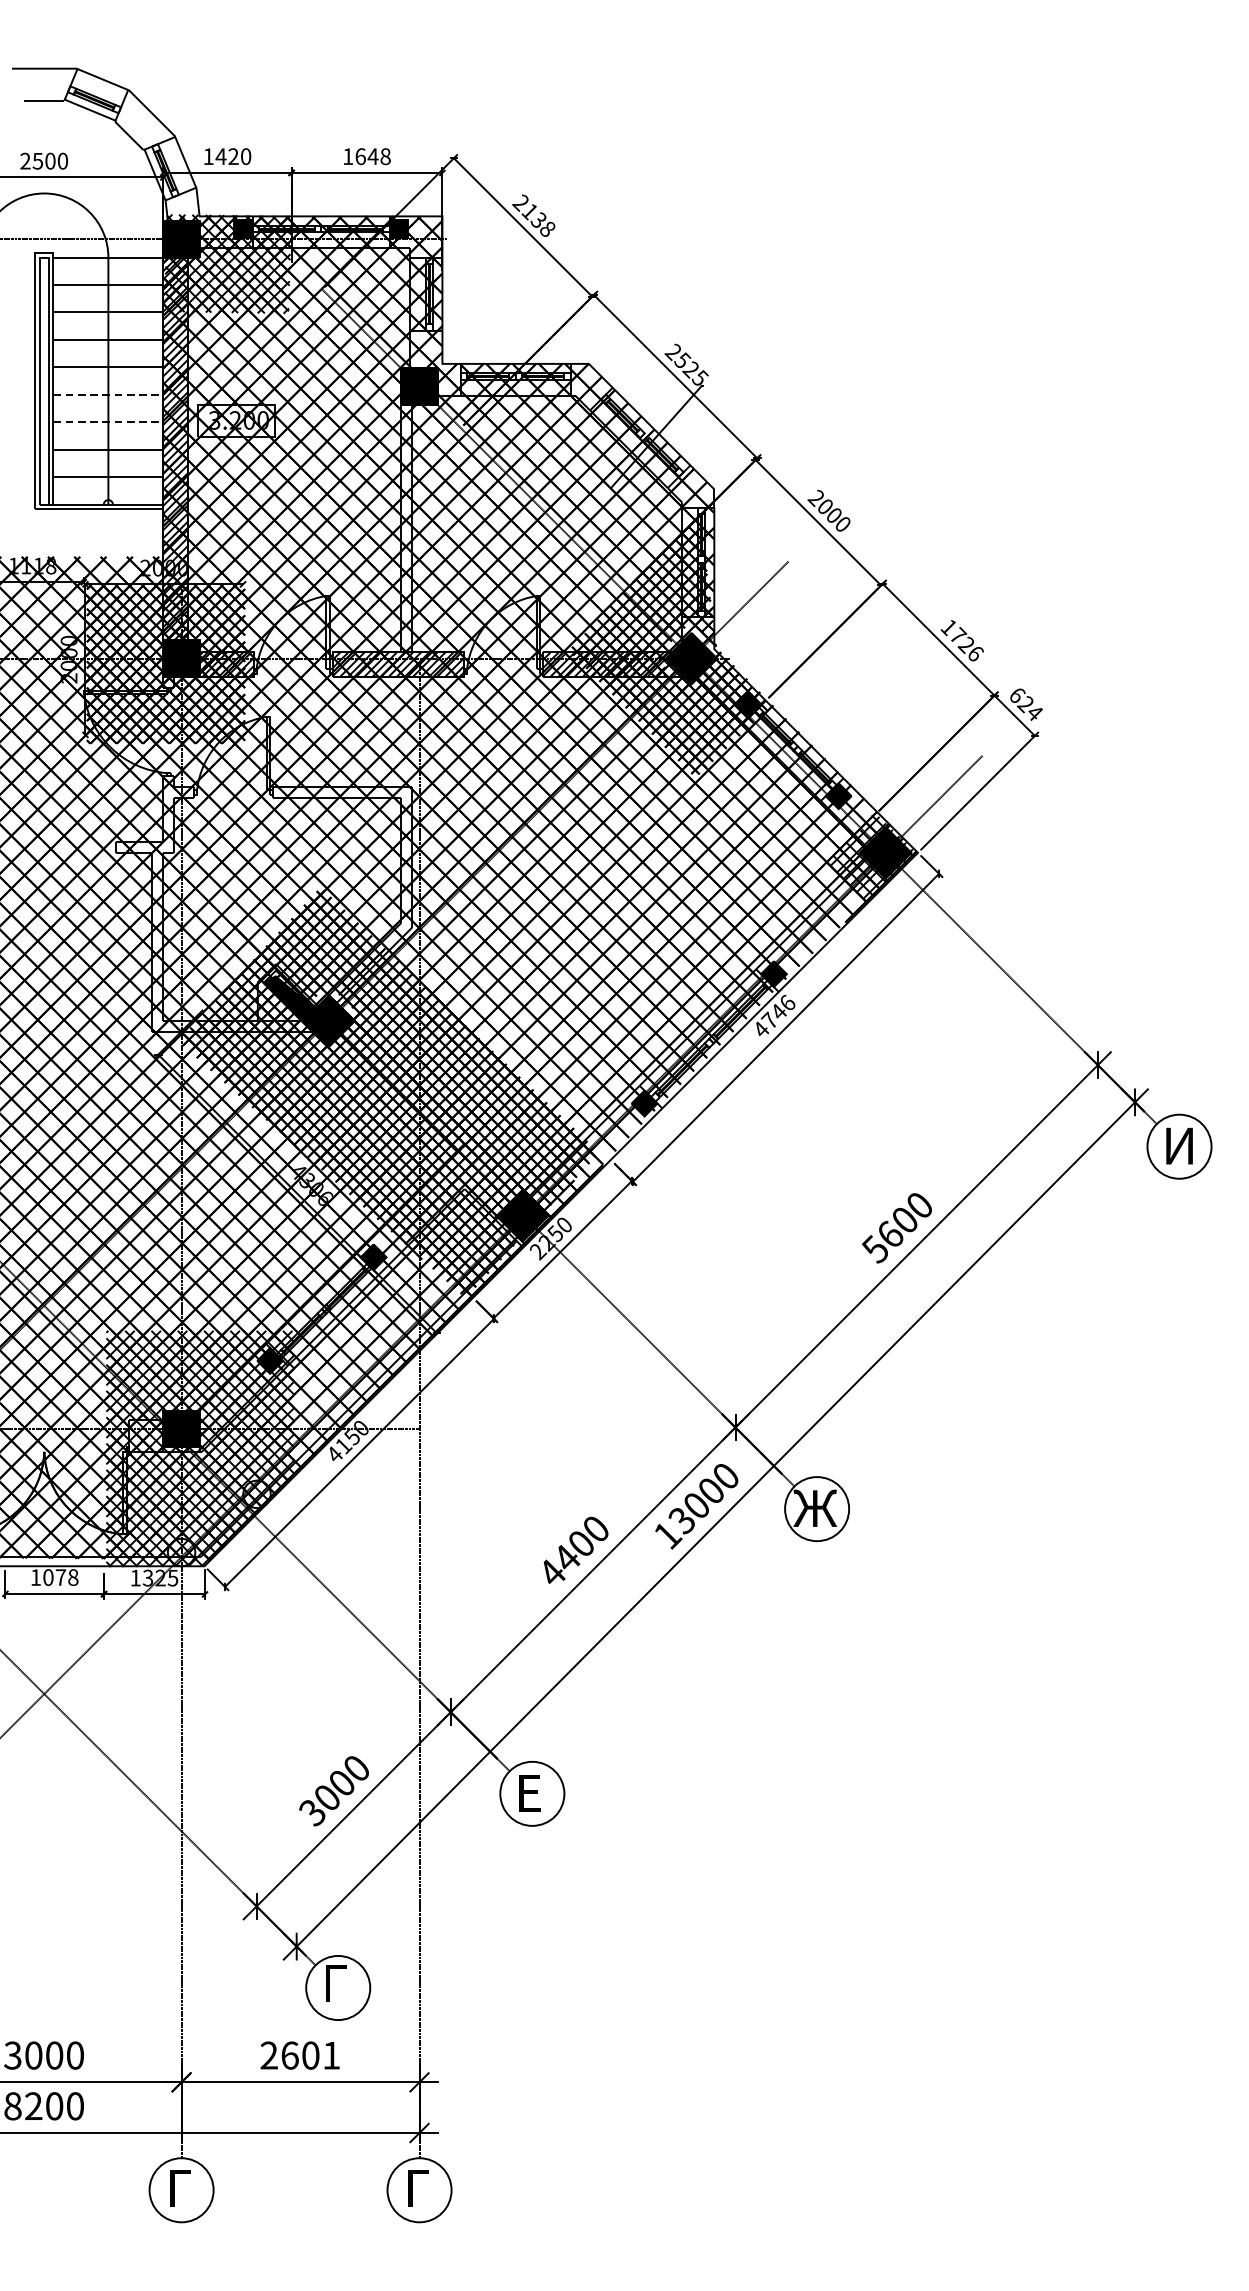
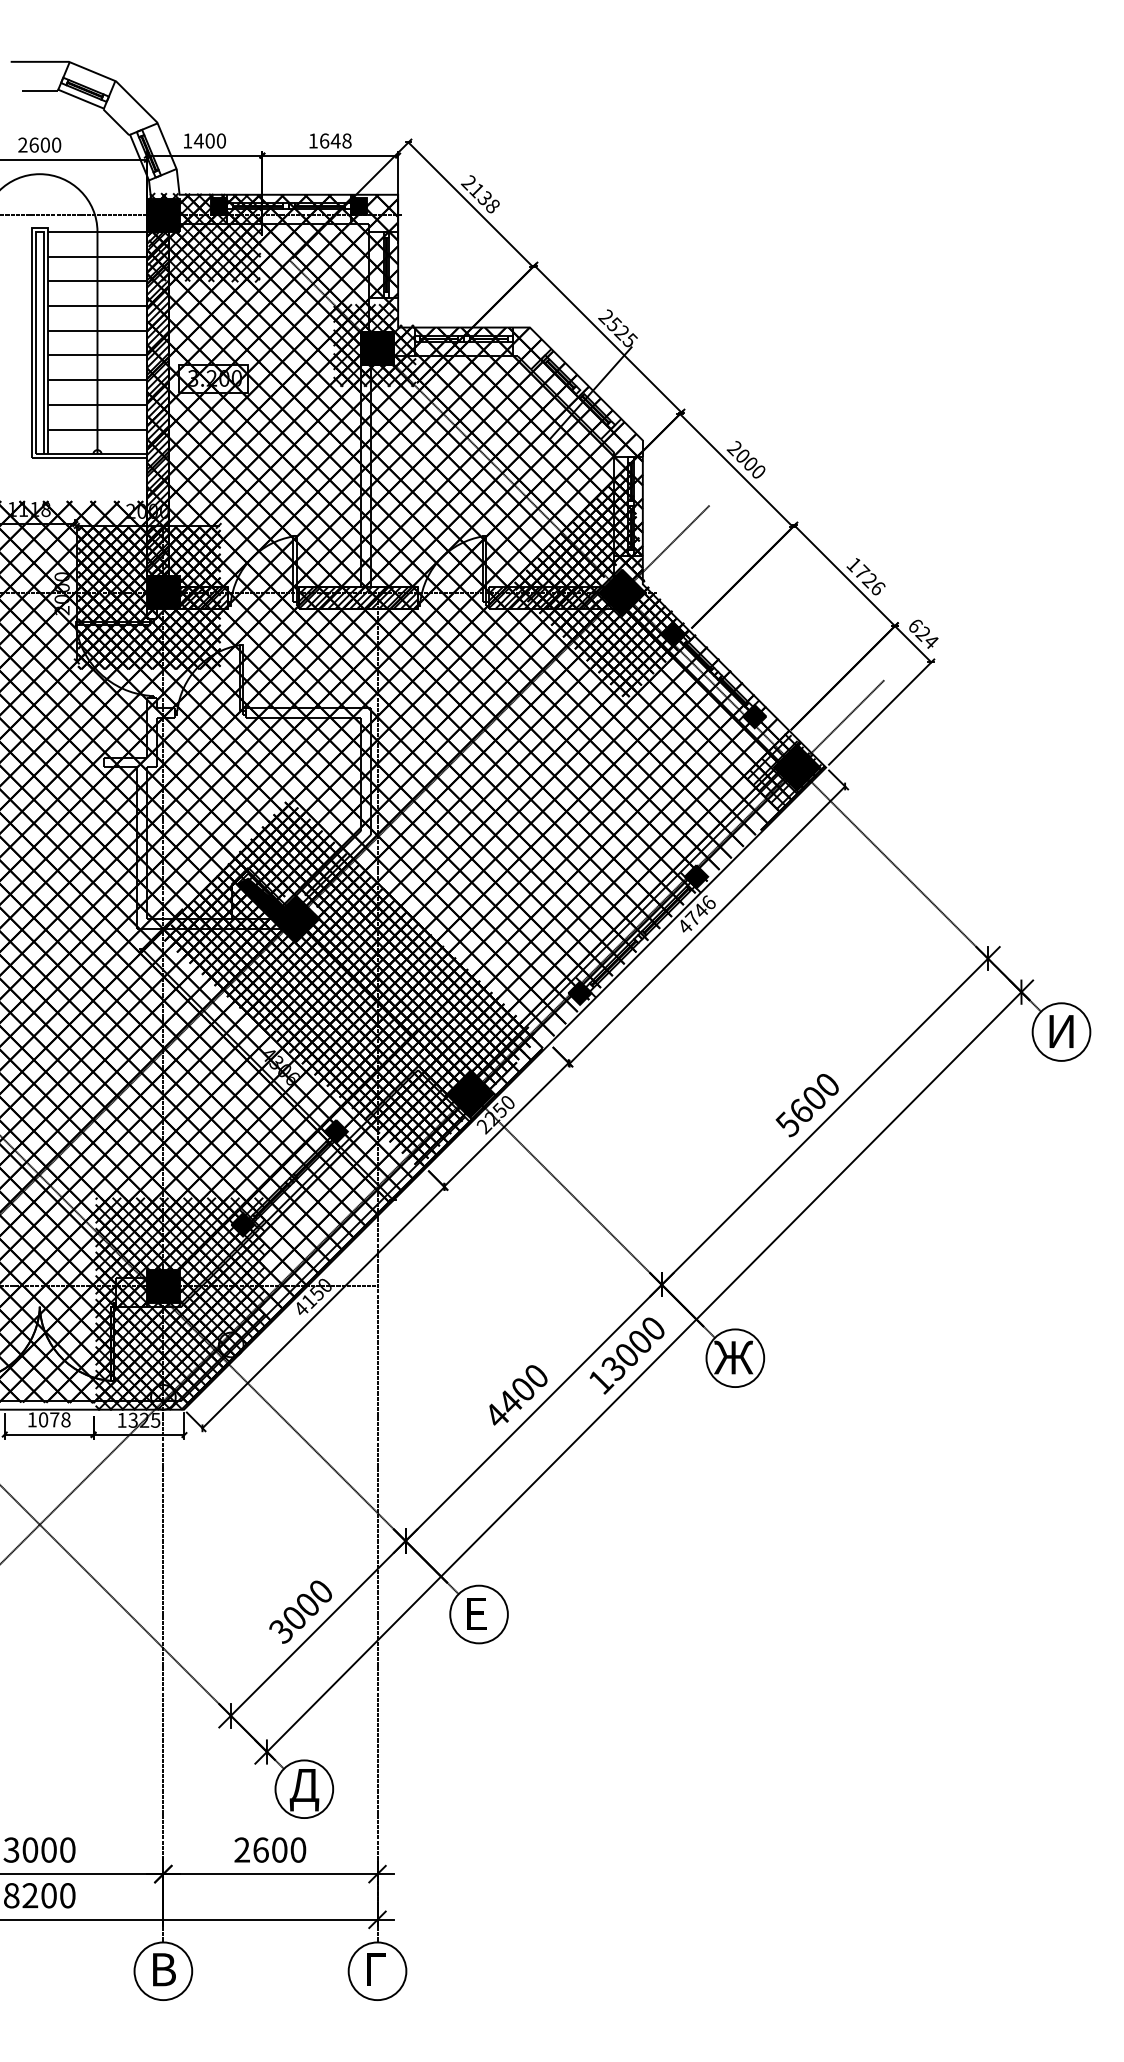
text: (232, 156) -> (209, 140), 1420 -> 1400
text: (37, 160) -> (33, 144), 2500 -> 2600
hatch: (416, 383) -> (374, 345), added
line: (108, 394) -> (97, 355), dashed -> solid
line: (108, 422) -> (97, 380), dashed -> solid
text: (338, 1989) -> (304, 1790), Г -> Д
text: (331, 2054) -> (298, 1849), 2601 -> 2600
text: (182, 2188) -> (164, 1969), Г -> В

